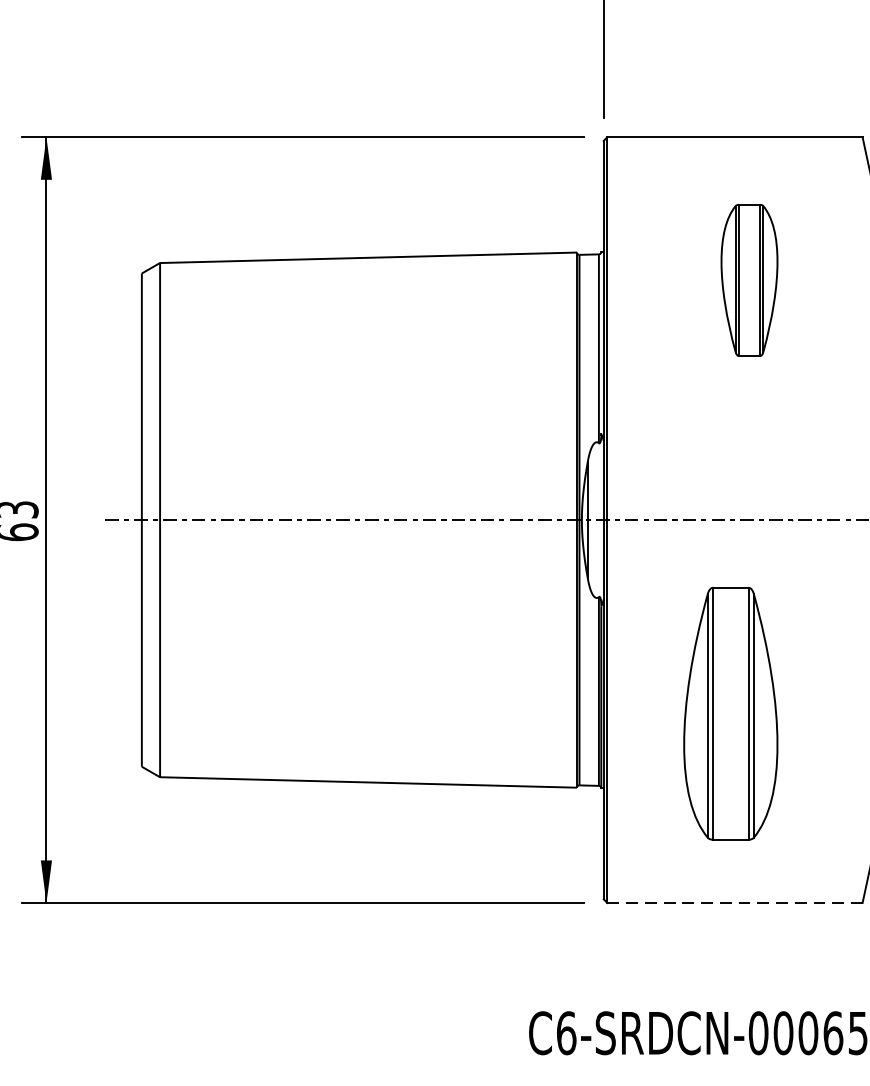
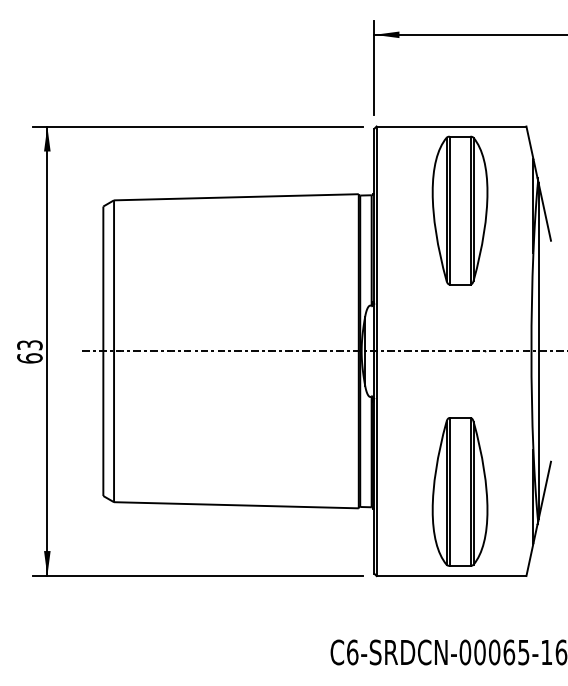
part: (748, 280) -> (459, 210), size x1.67
part: (729, 713) -> (459, 491), moved
line: (734, 903) -> (451, 576), dashed -> solid

